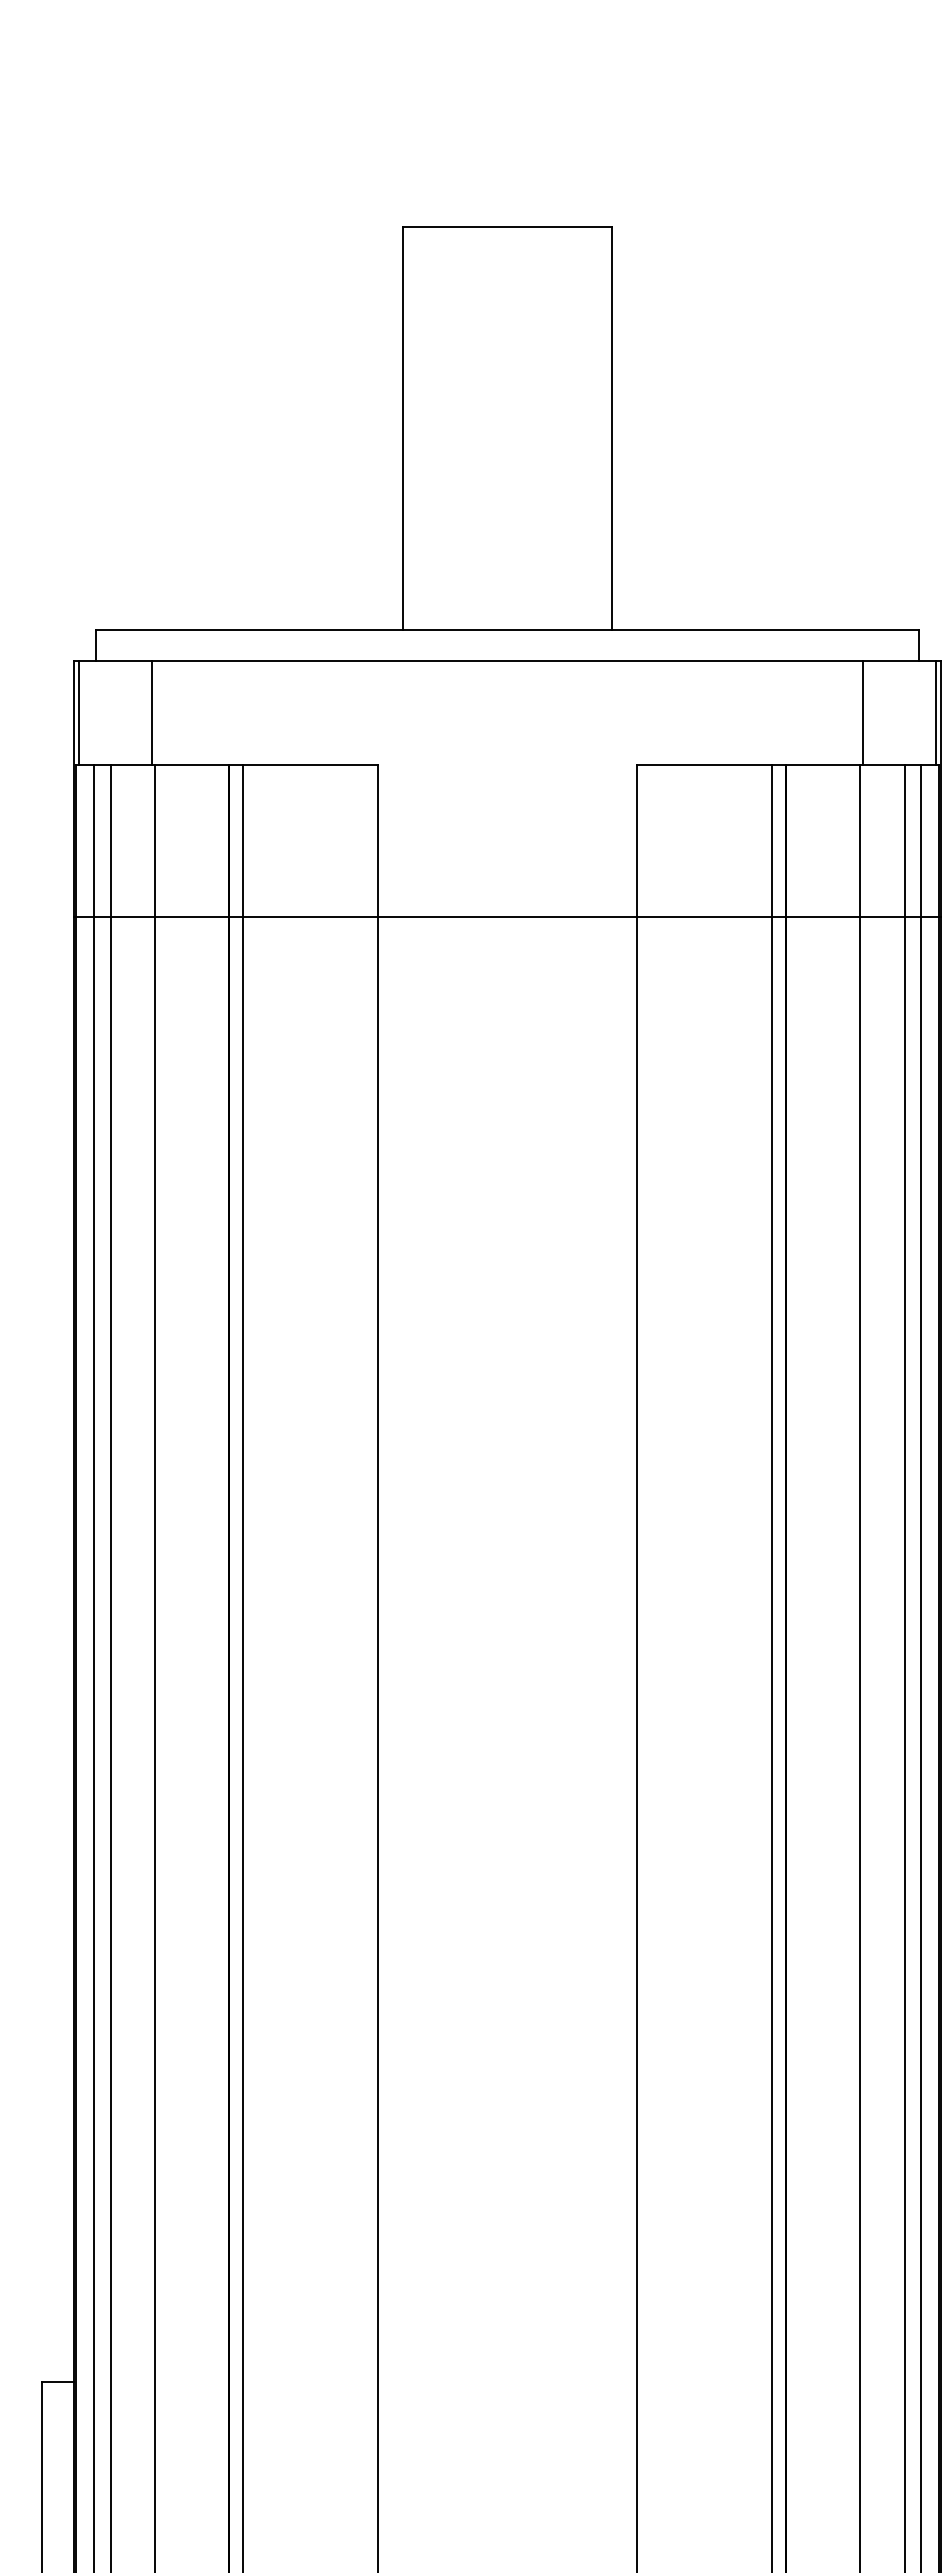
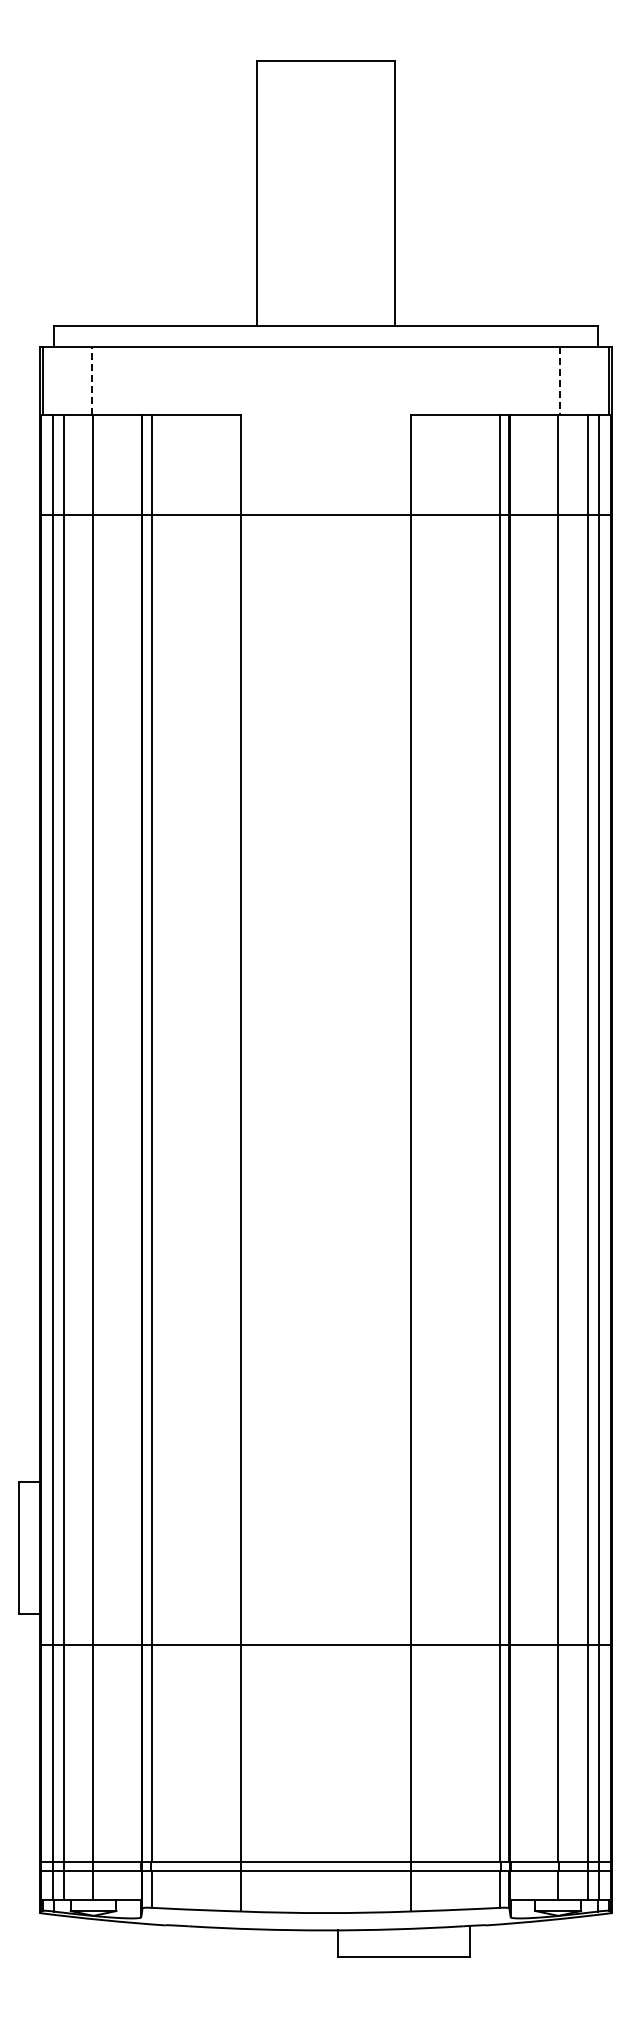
line: (152, 712) -> (91, 380), solid -> dashed
line: (863, 713) -> (560, 381), solid -> dashed

